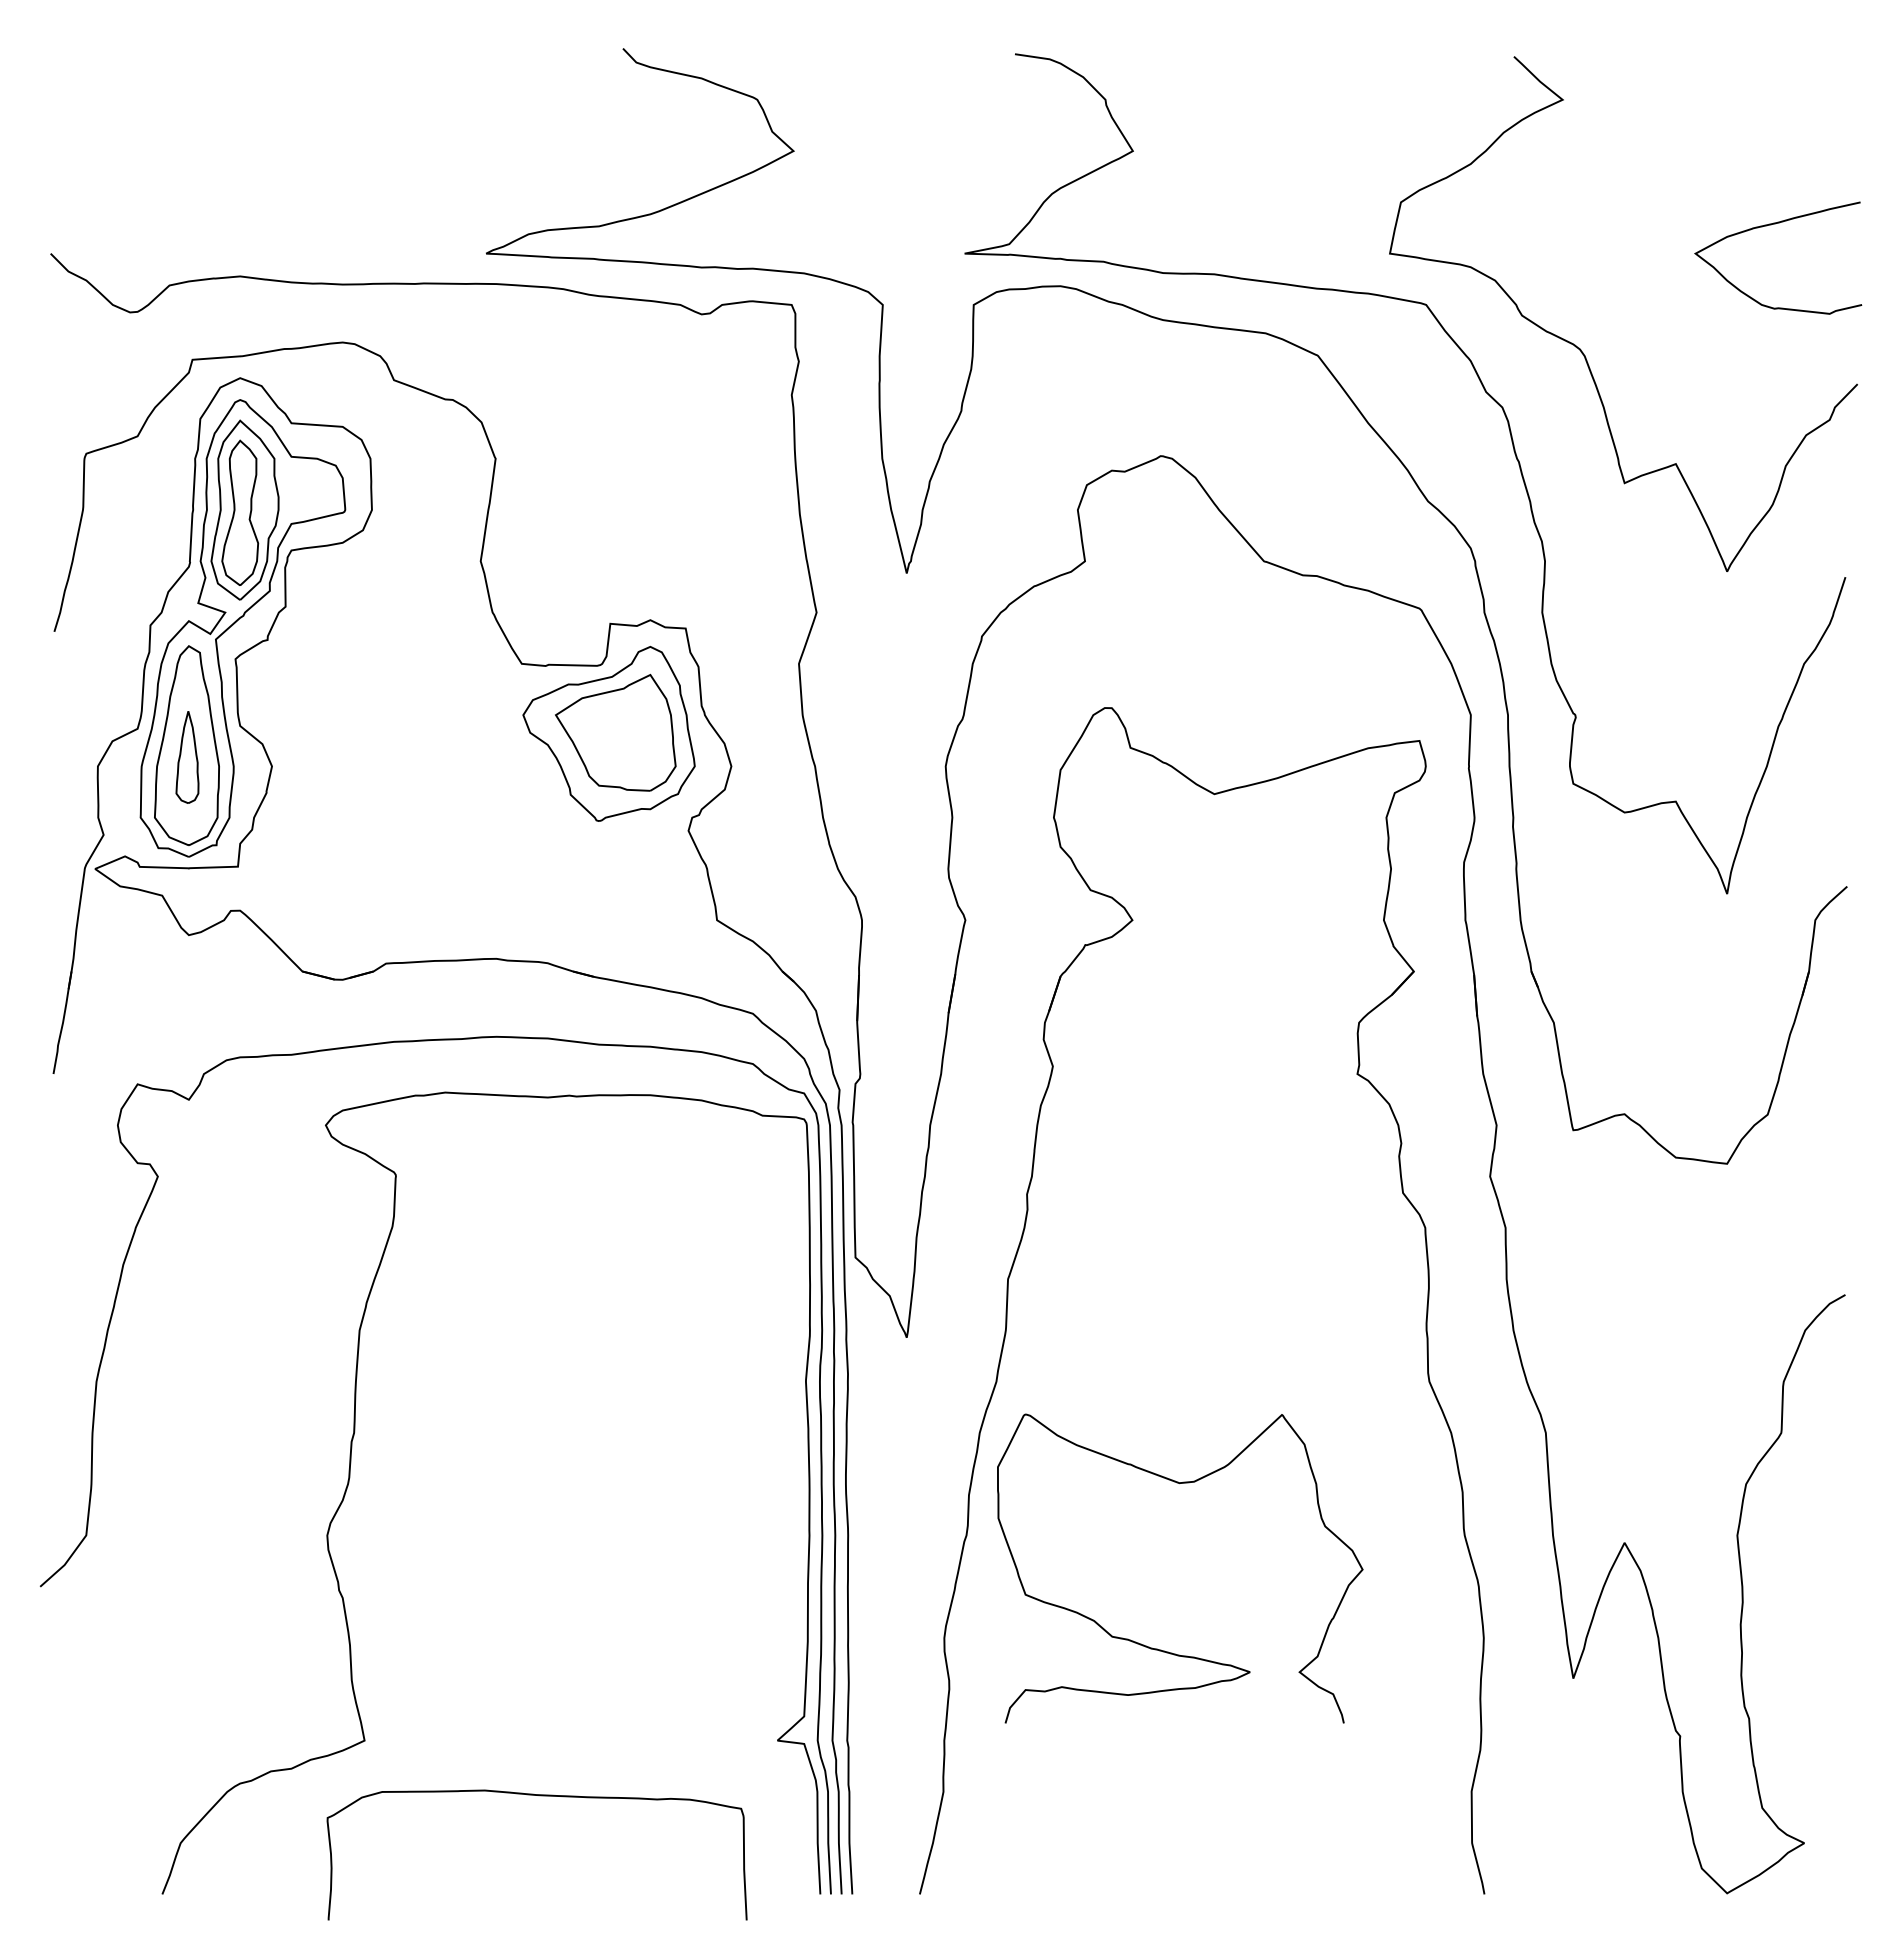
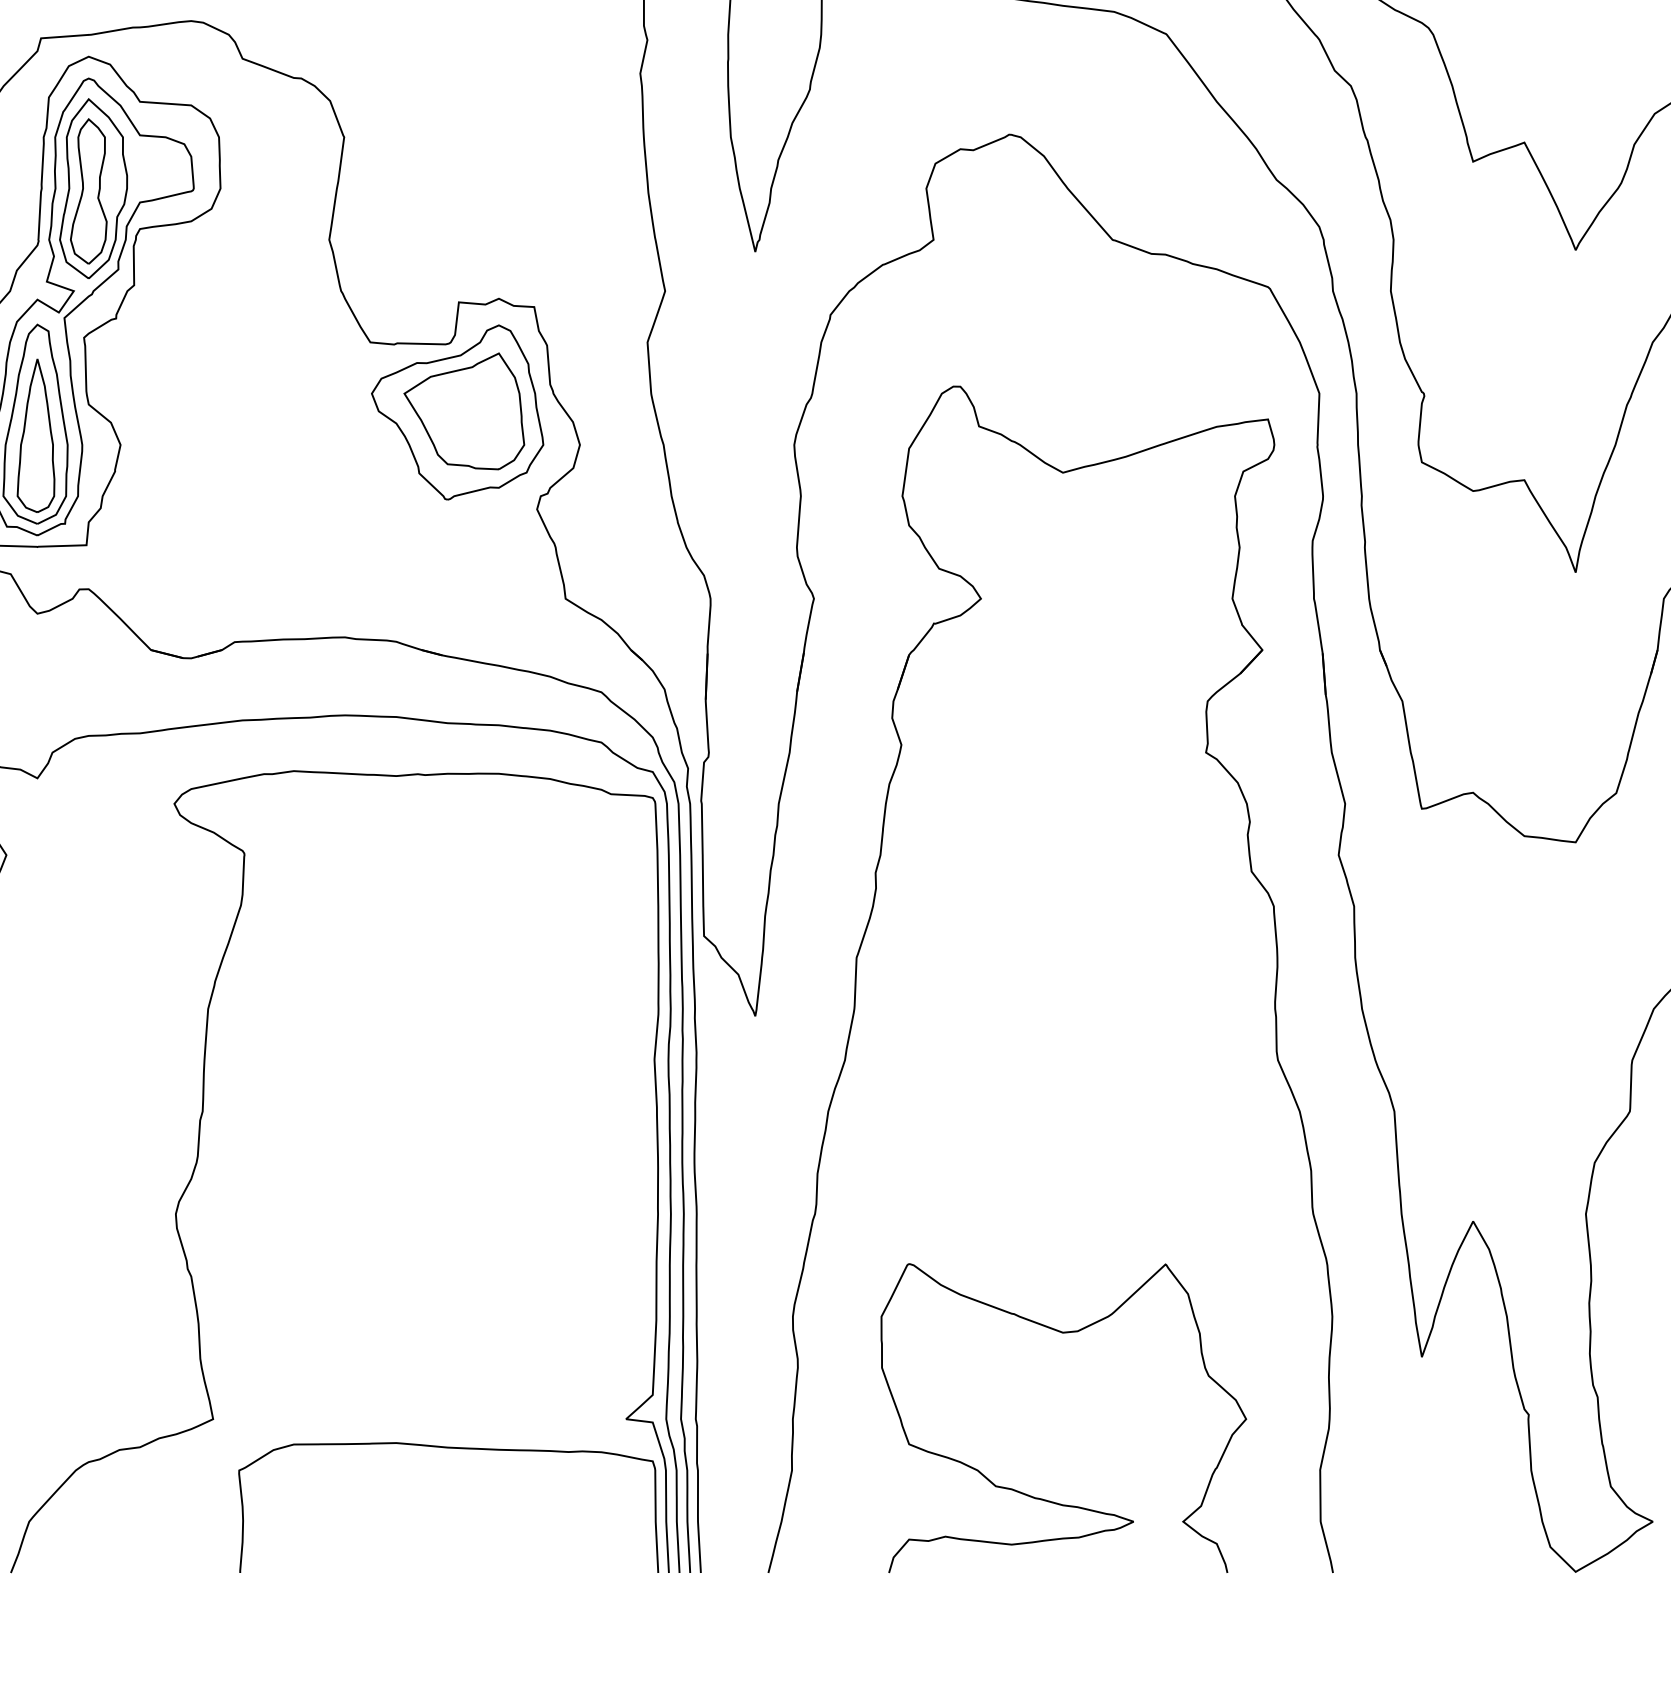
part: (187, 757) -> (36, 436), size x1.67
curve: (1161, 1649) -> (1045, 1499), moved
curve: (539, 1796) -> (451, 1449), moved

